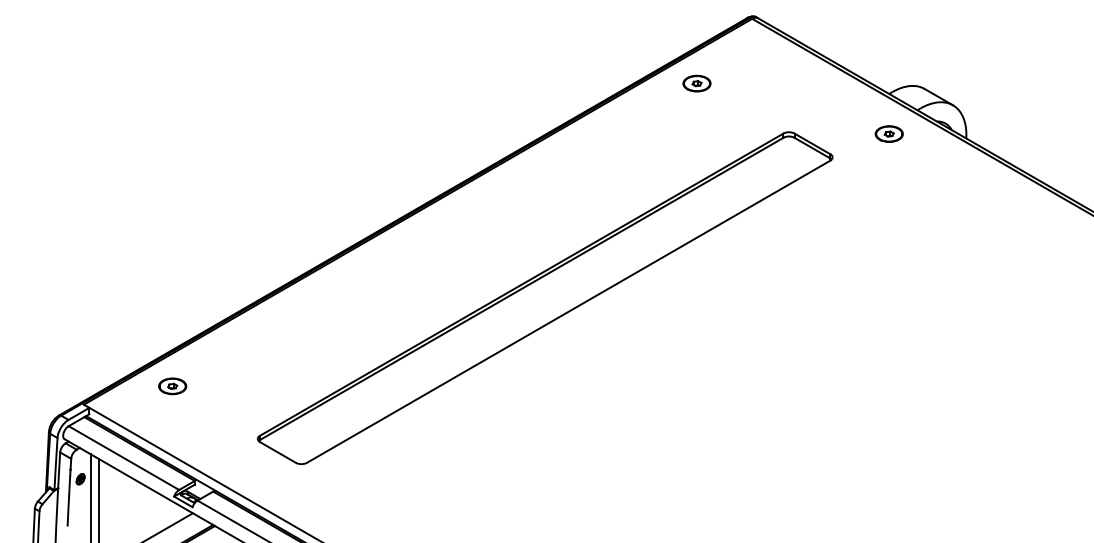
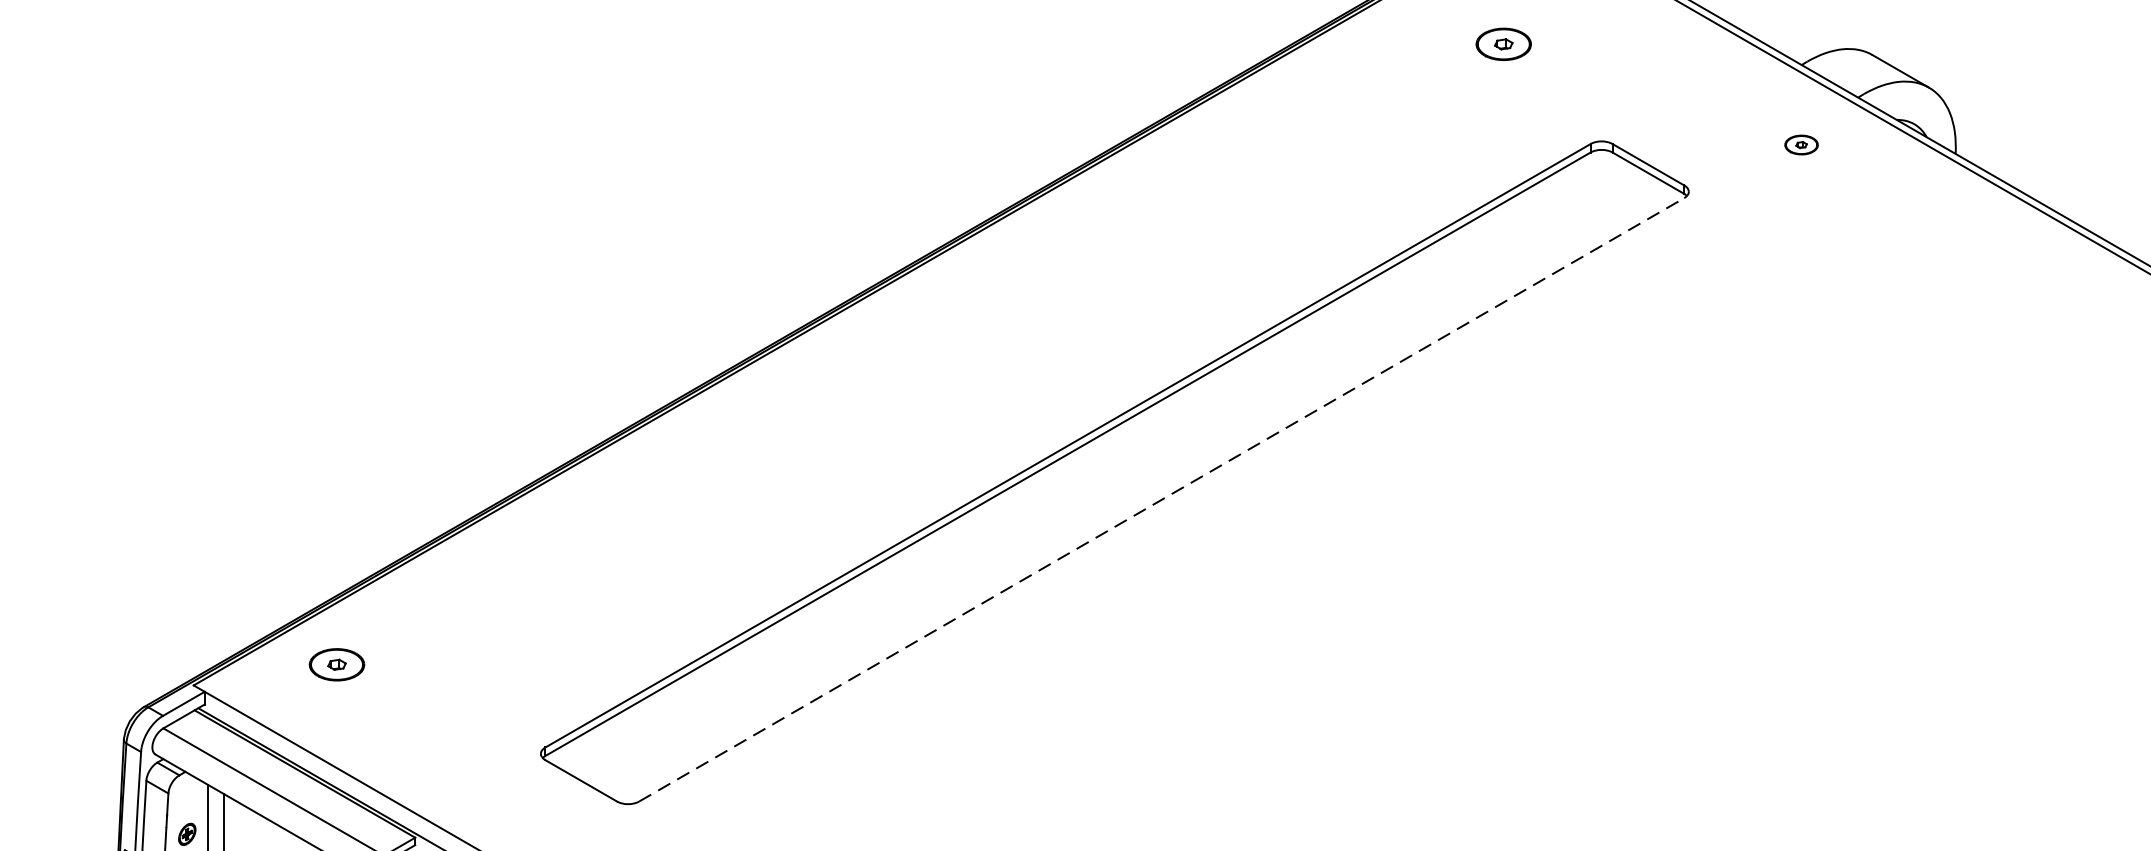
part: (696, 83) -> (1502, 44), moved
part: (888, 133) -> (1800, 143), size x0.6
line: (569, 311) -> (1163, 499), solid -> dashed
part: (172, 386) -> (336, 665), moved

